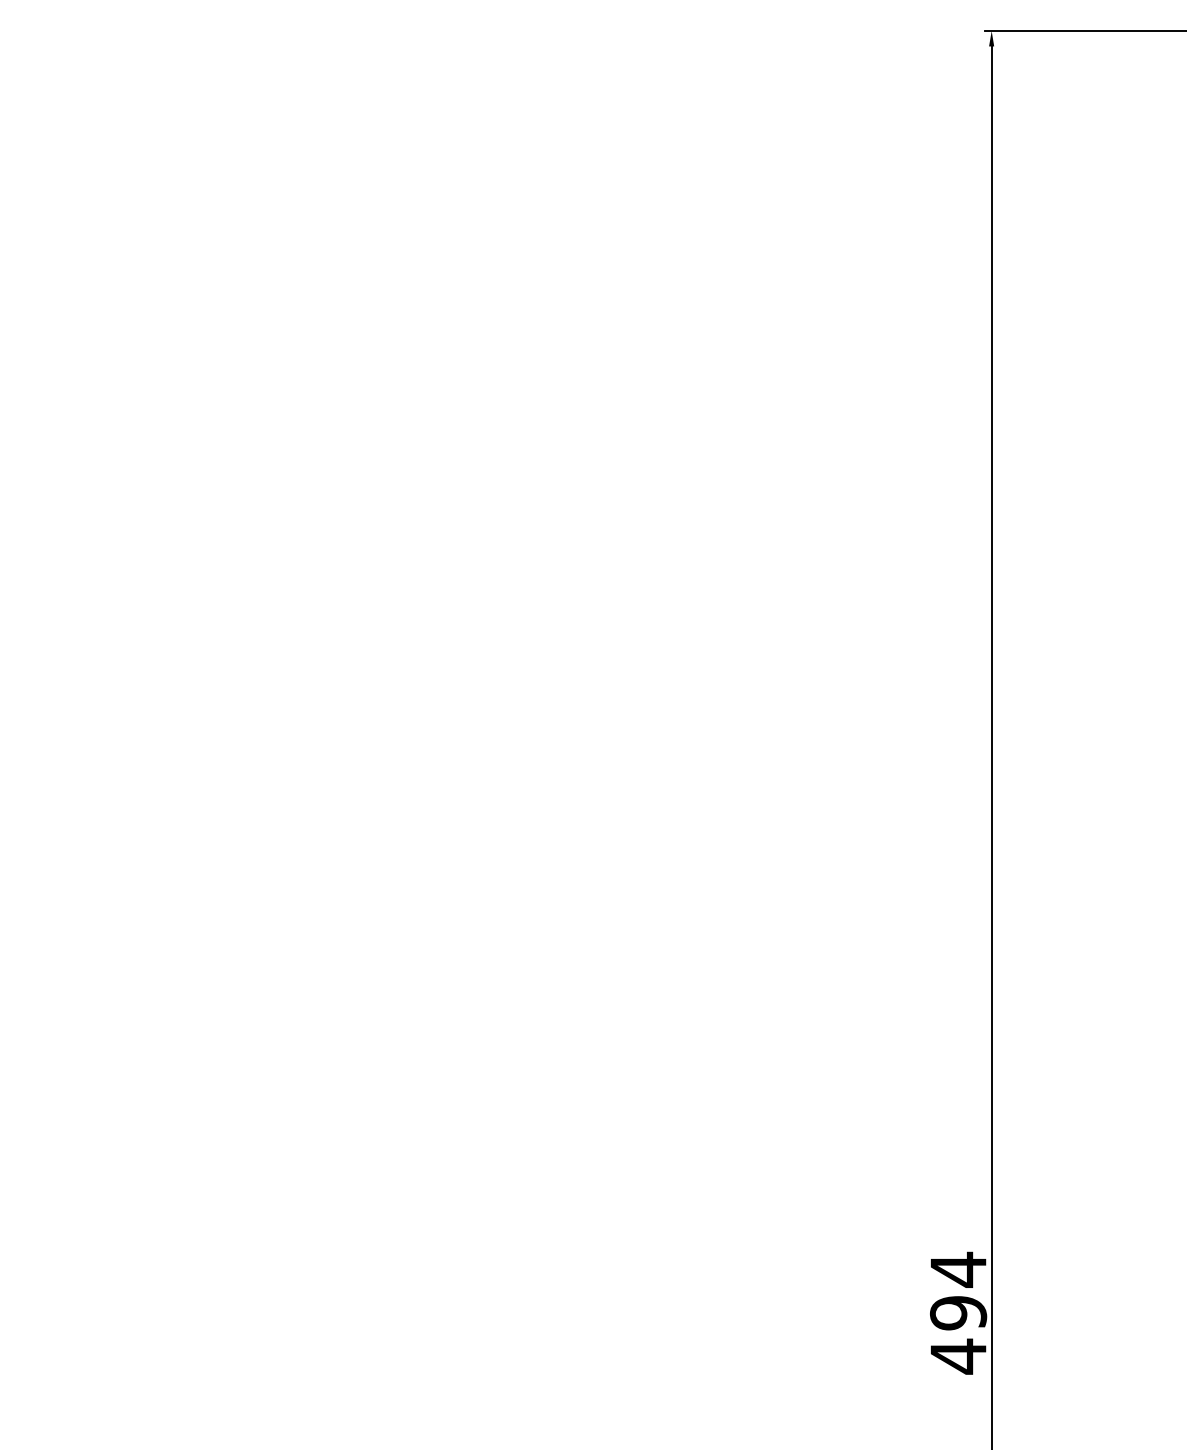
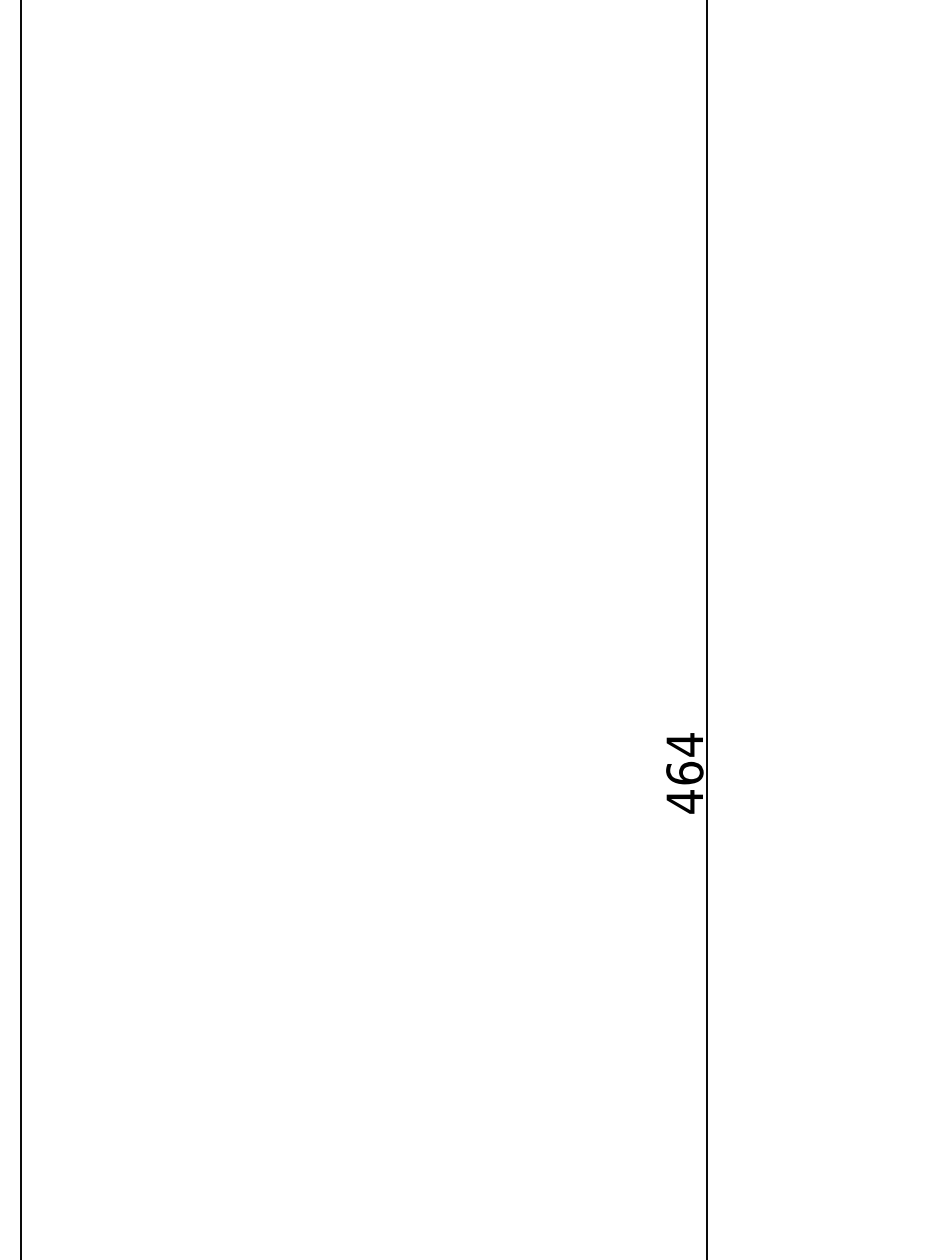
text: (957, 1311) -> (684, 772), 494 -> 464

